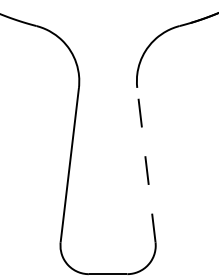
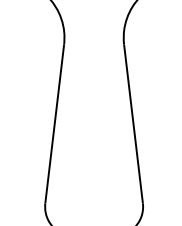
line: (146, 165) -> (133, 124), dashed -> solid

